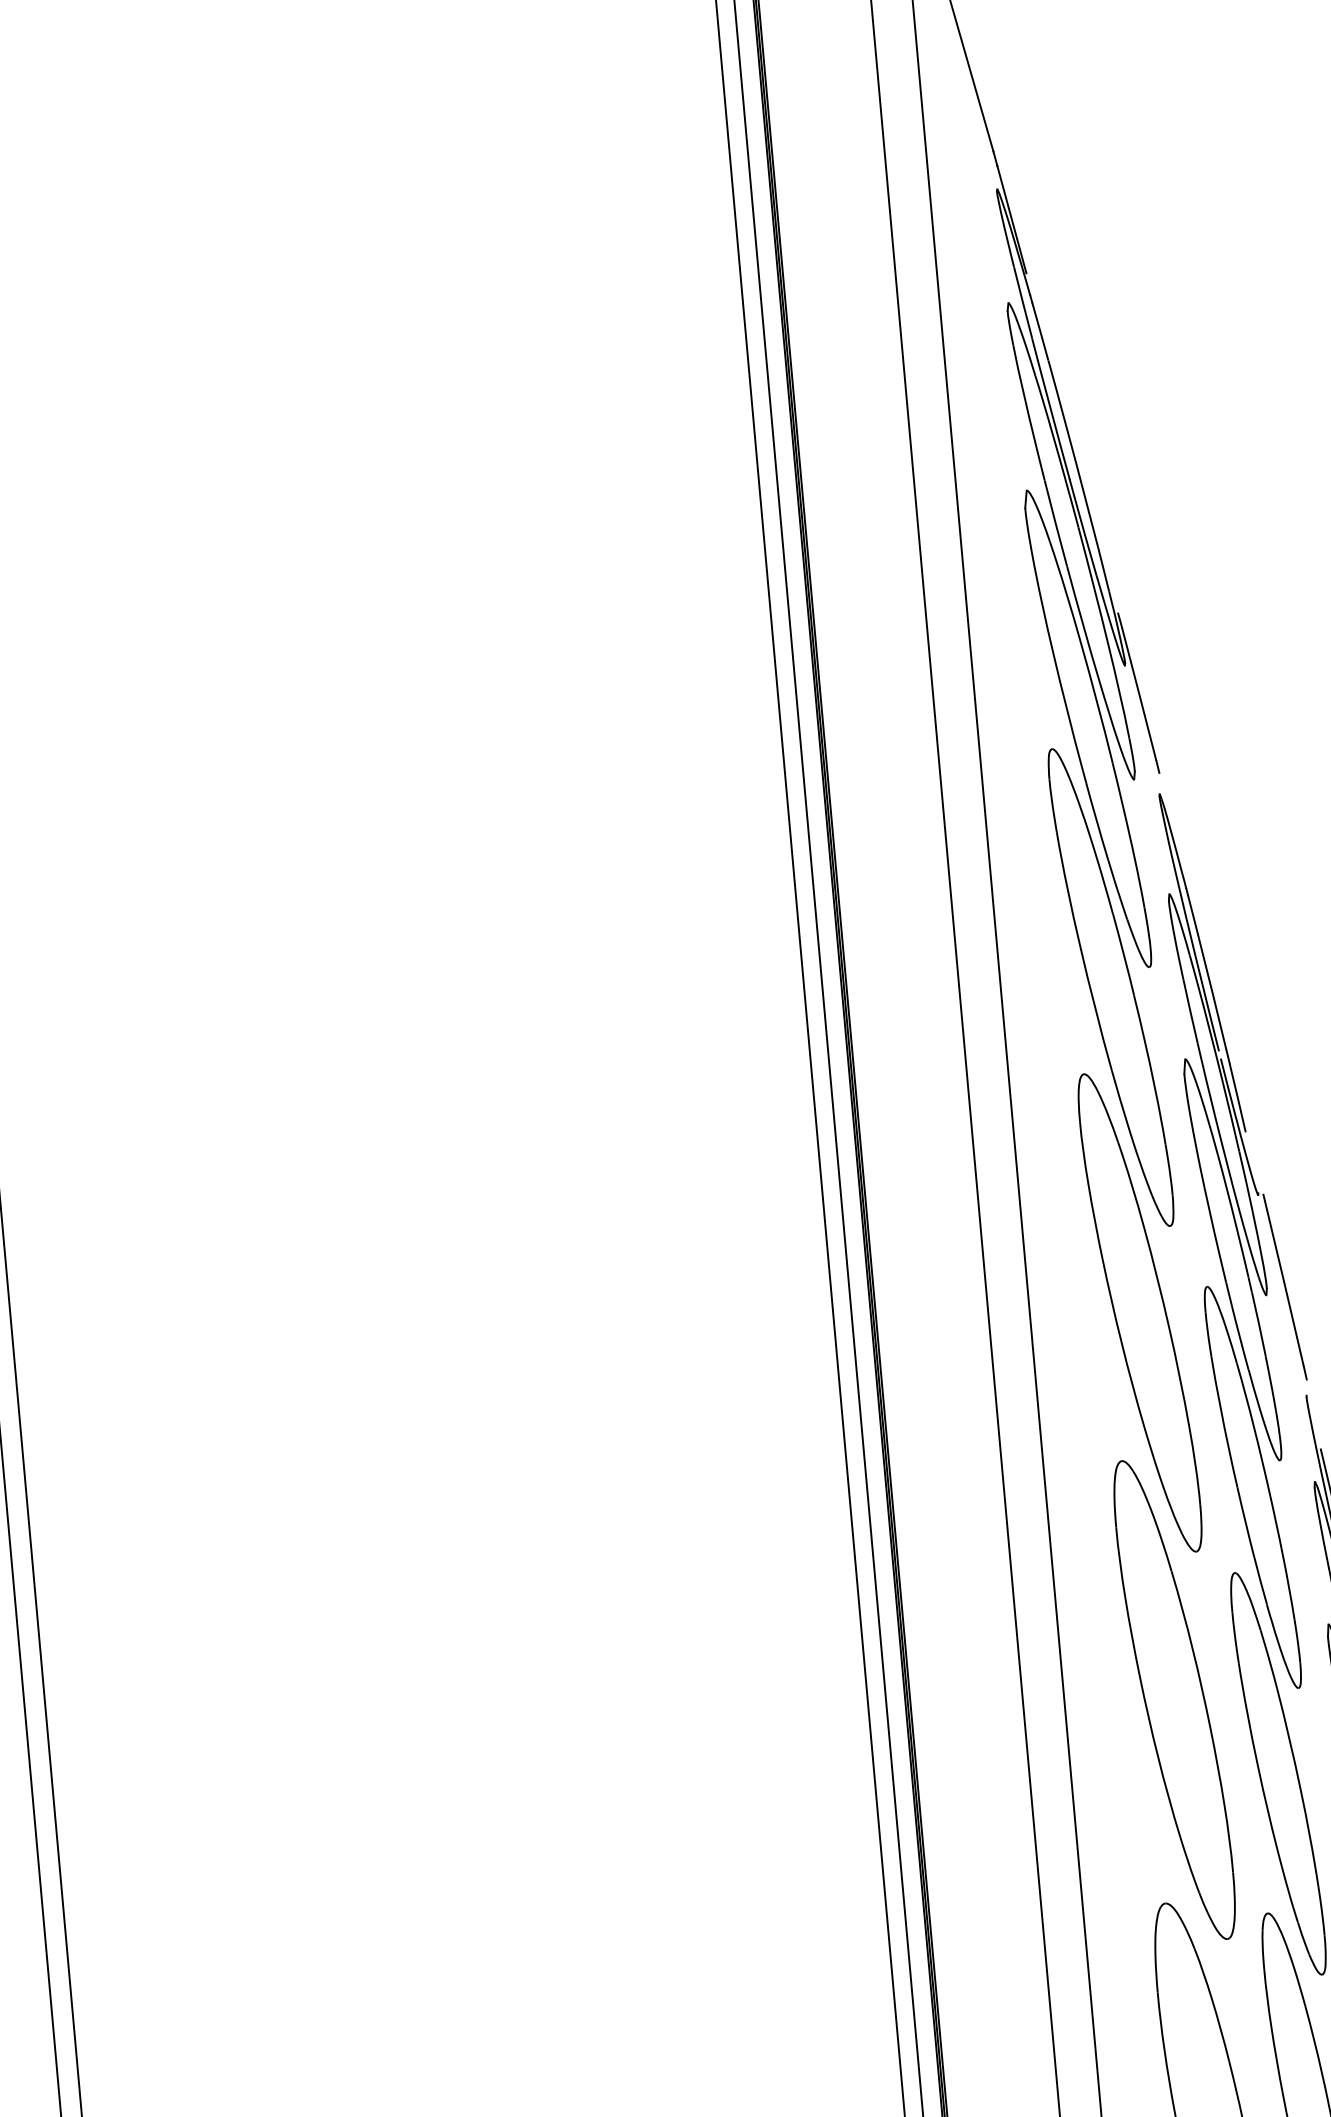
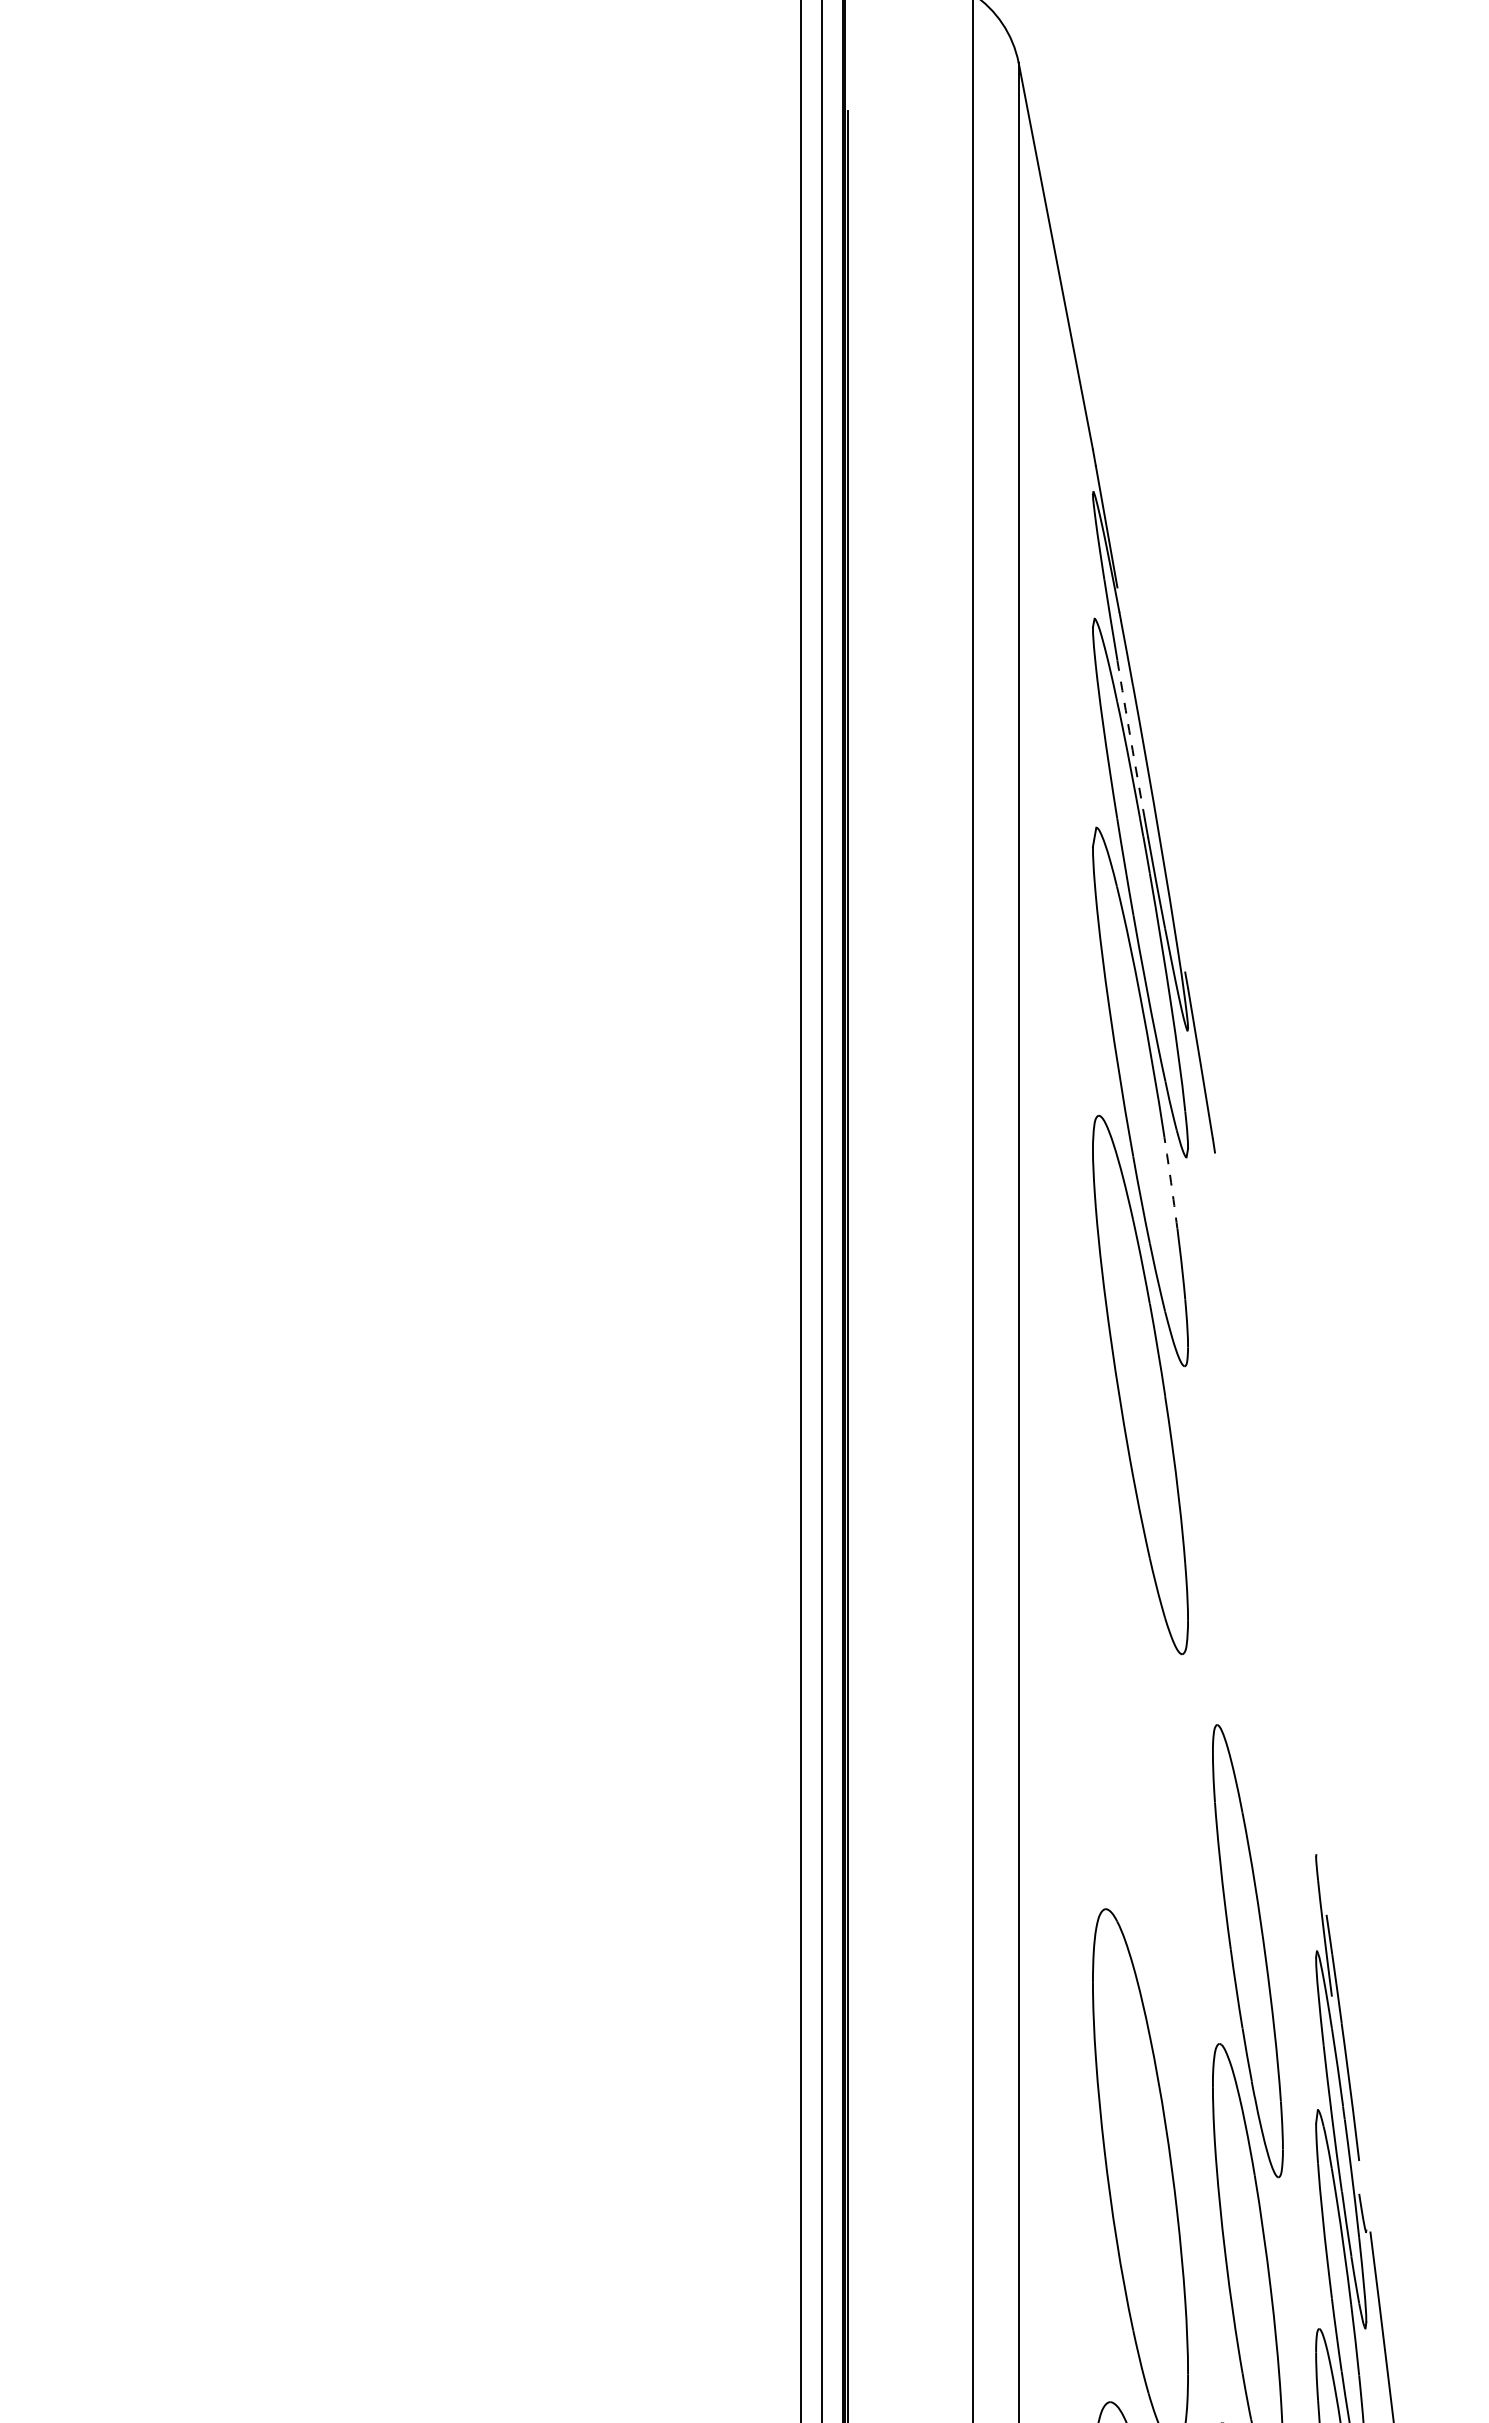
arc: (1050, 409) -> (1130, 740), solid -> dashed
arc: (1122, 803) -> (1171, 1182), solid -> dashed
part: (1236, 1125) -> (1265, 1549), removed
part: (1140, 1313) -> (1140, 1747), removed

